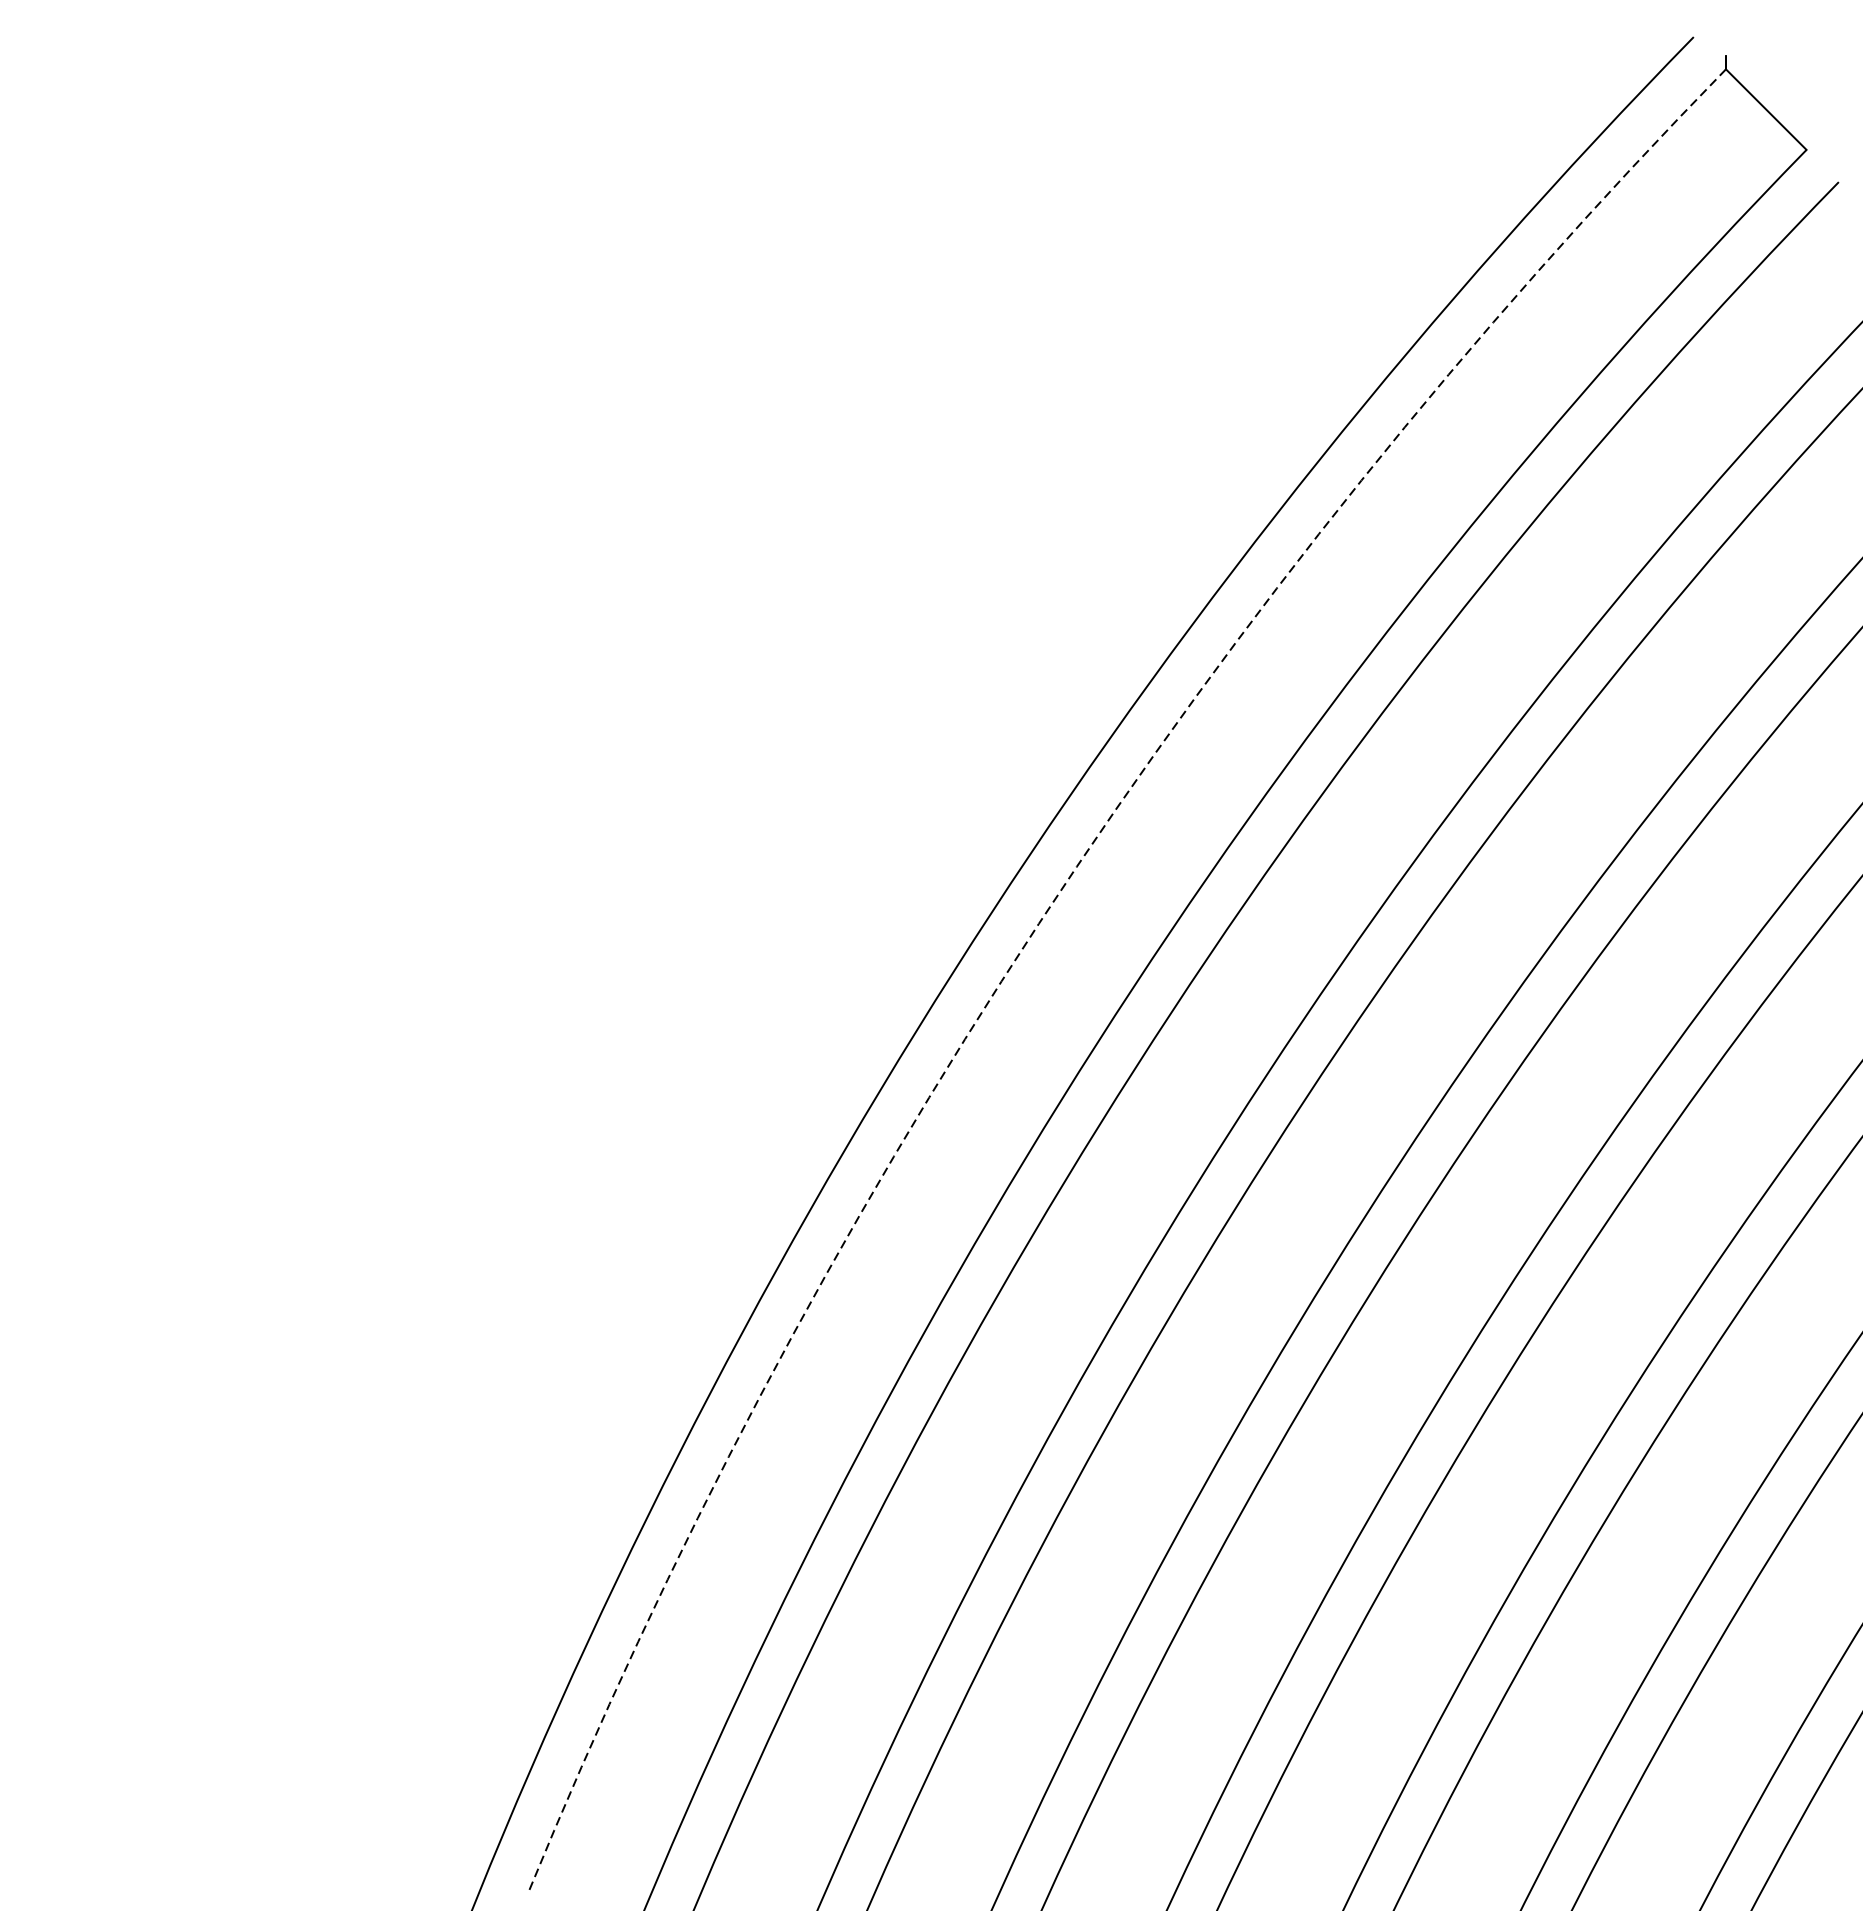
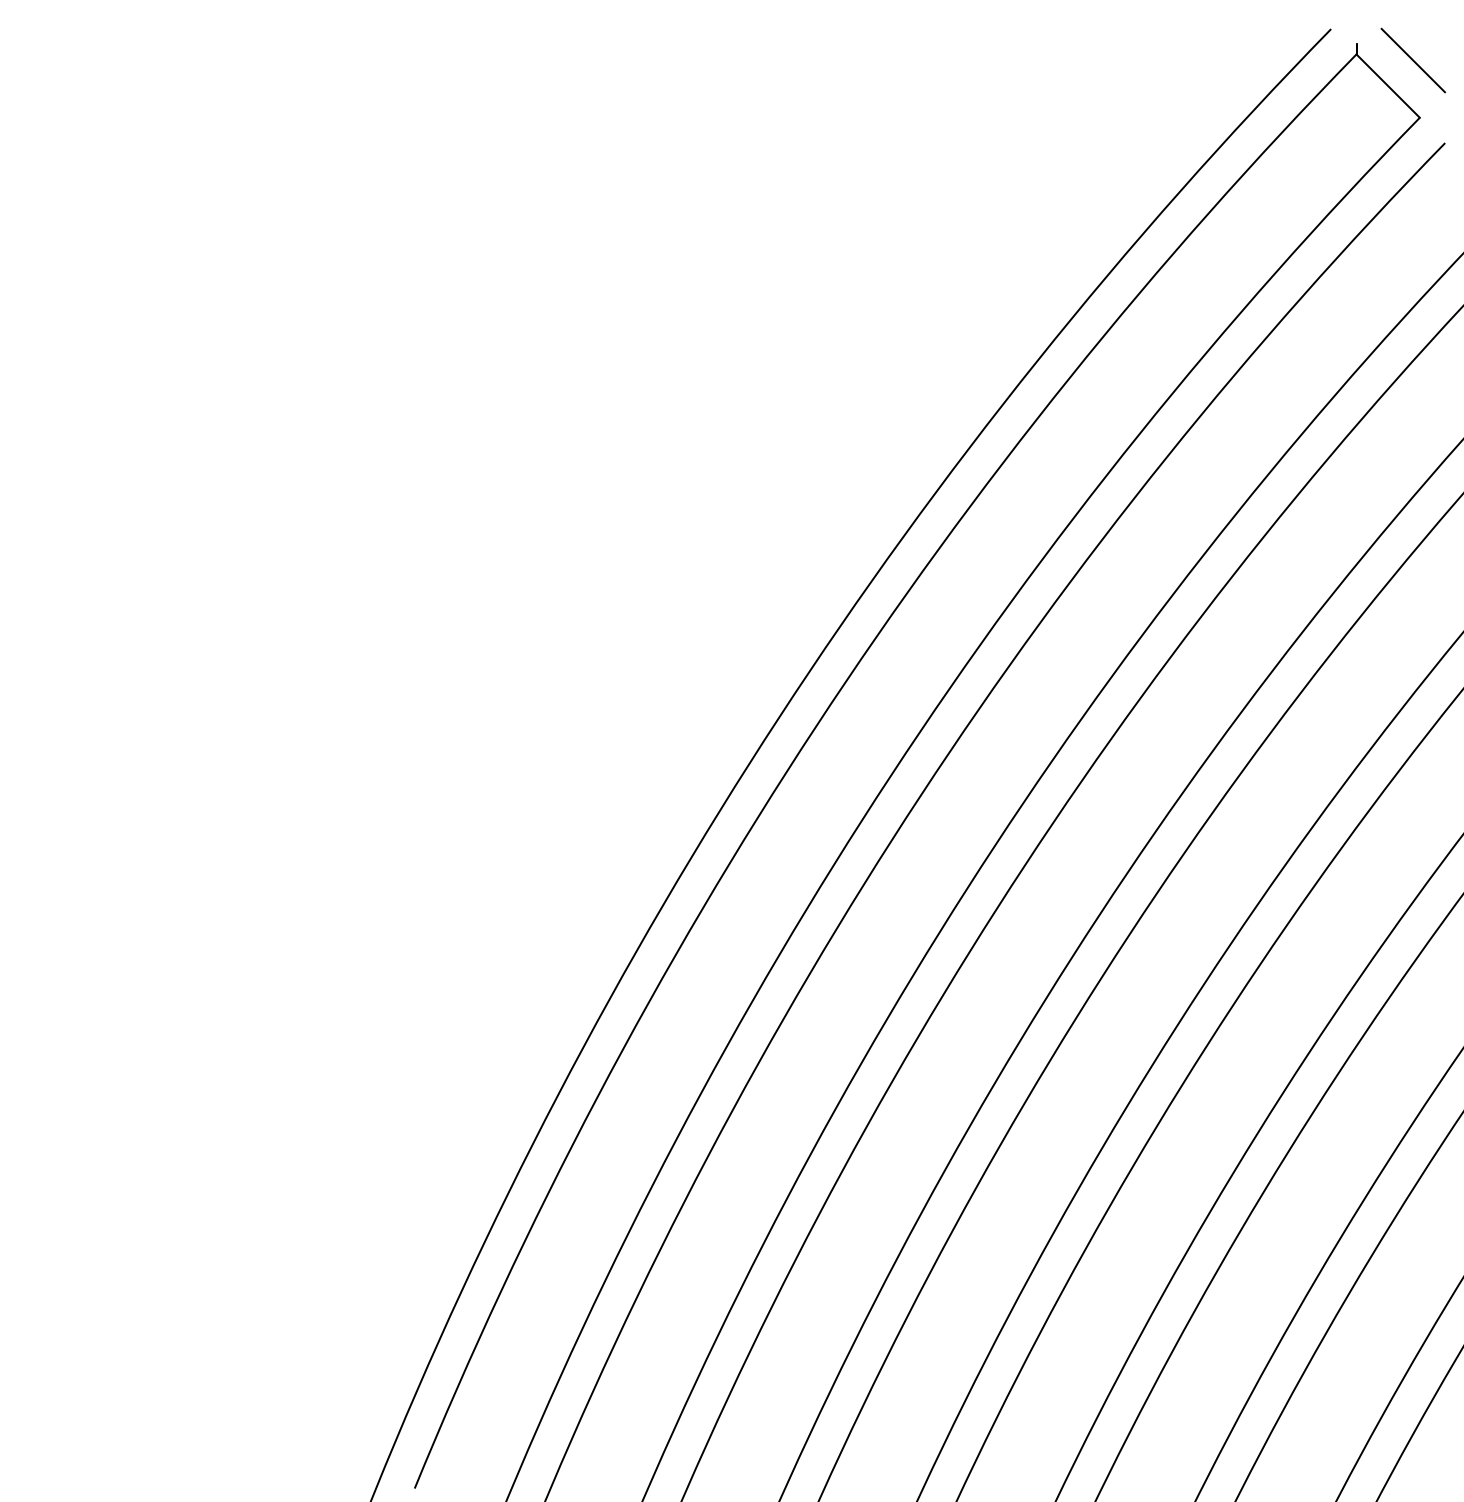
line: (1798, 77) -> (1413, 60), added
arc: (1039, 924) -> (816, 726), dashed -> solid

